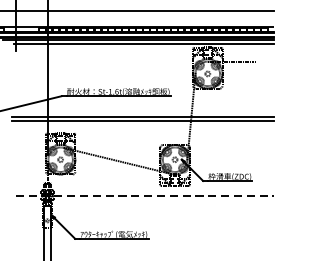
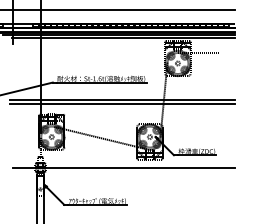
line: (145, 196) -> (124, 168), dashed -> solid

